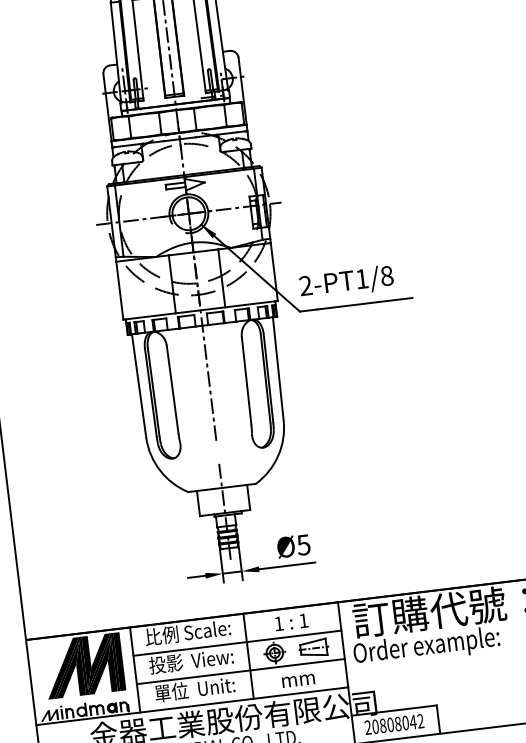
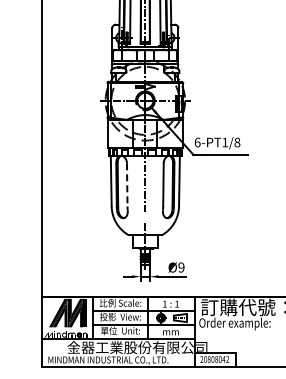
text: (305, 285) -> (197, 142), 2-PT1/8 -> 6-PT1/8
line: (173, 388) -> (127, 184), solid -> dashed
text: (303, 544) -> (181, 267), Ø5 -> Ø9

